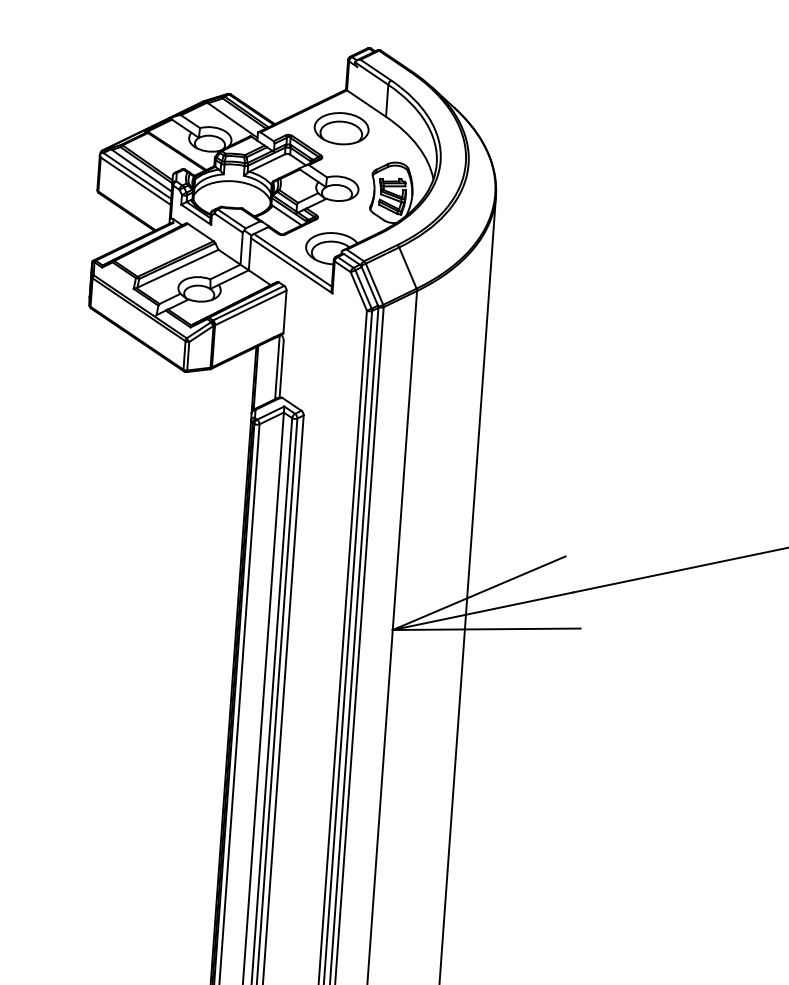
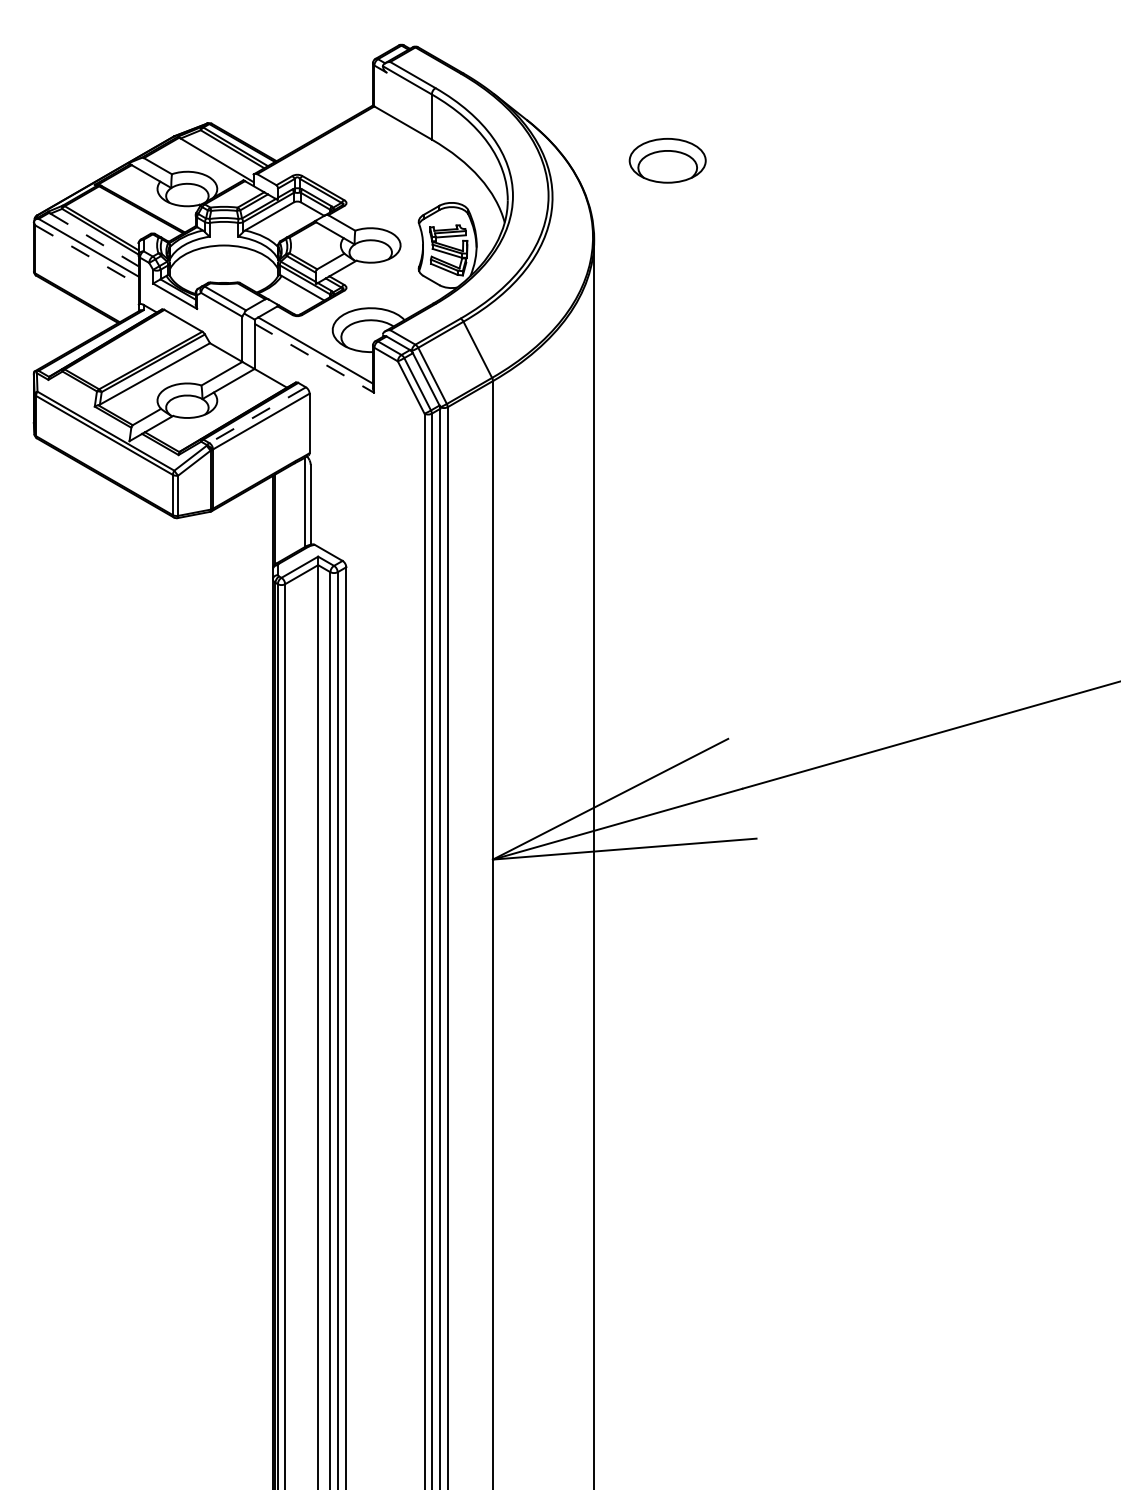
part: (341, 128) -> (667, 160), moved
line: (141, 171) -> (94, 240), solid -> dashed
line: (135, 181) -> (86, 255), solid -> dashed
line: (291, 265) -> (314, 358), solid -> dashed
line: (248, 303) -> (257, 415), solid -> dashed

